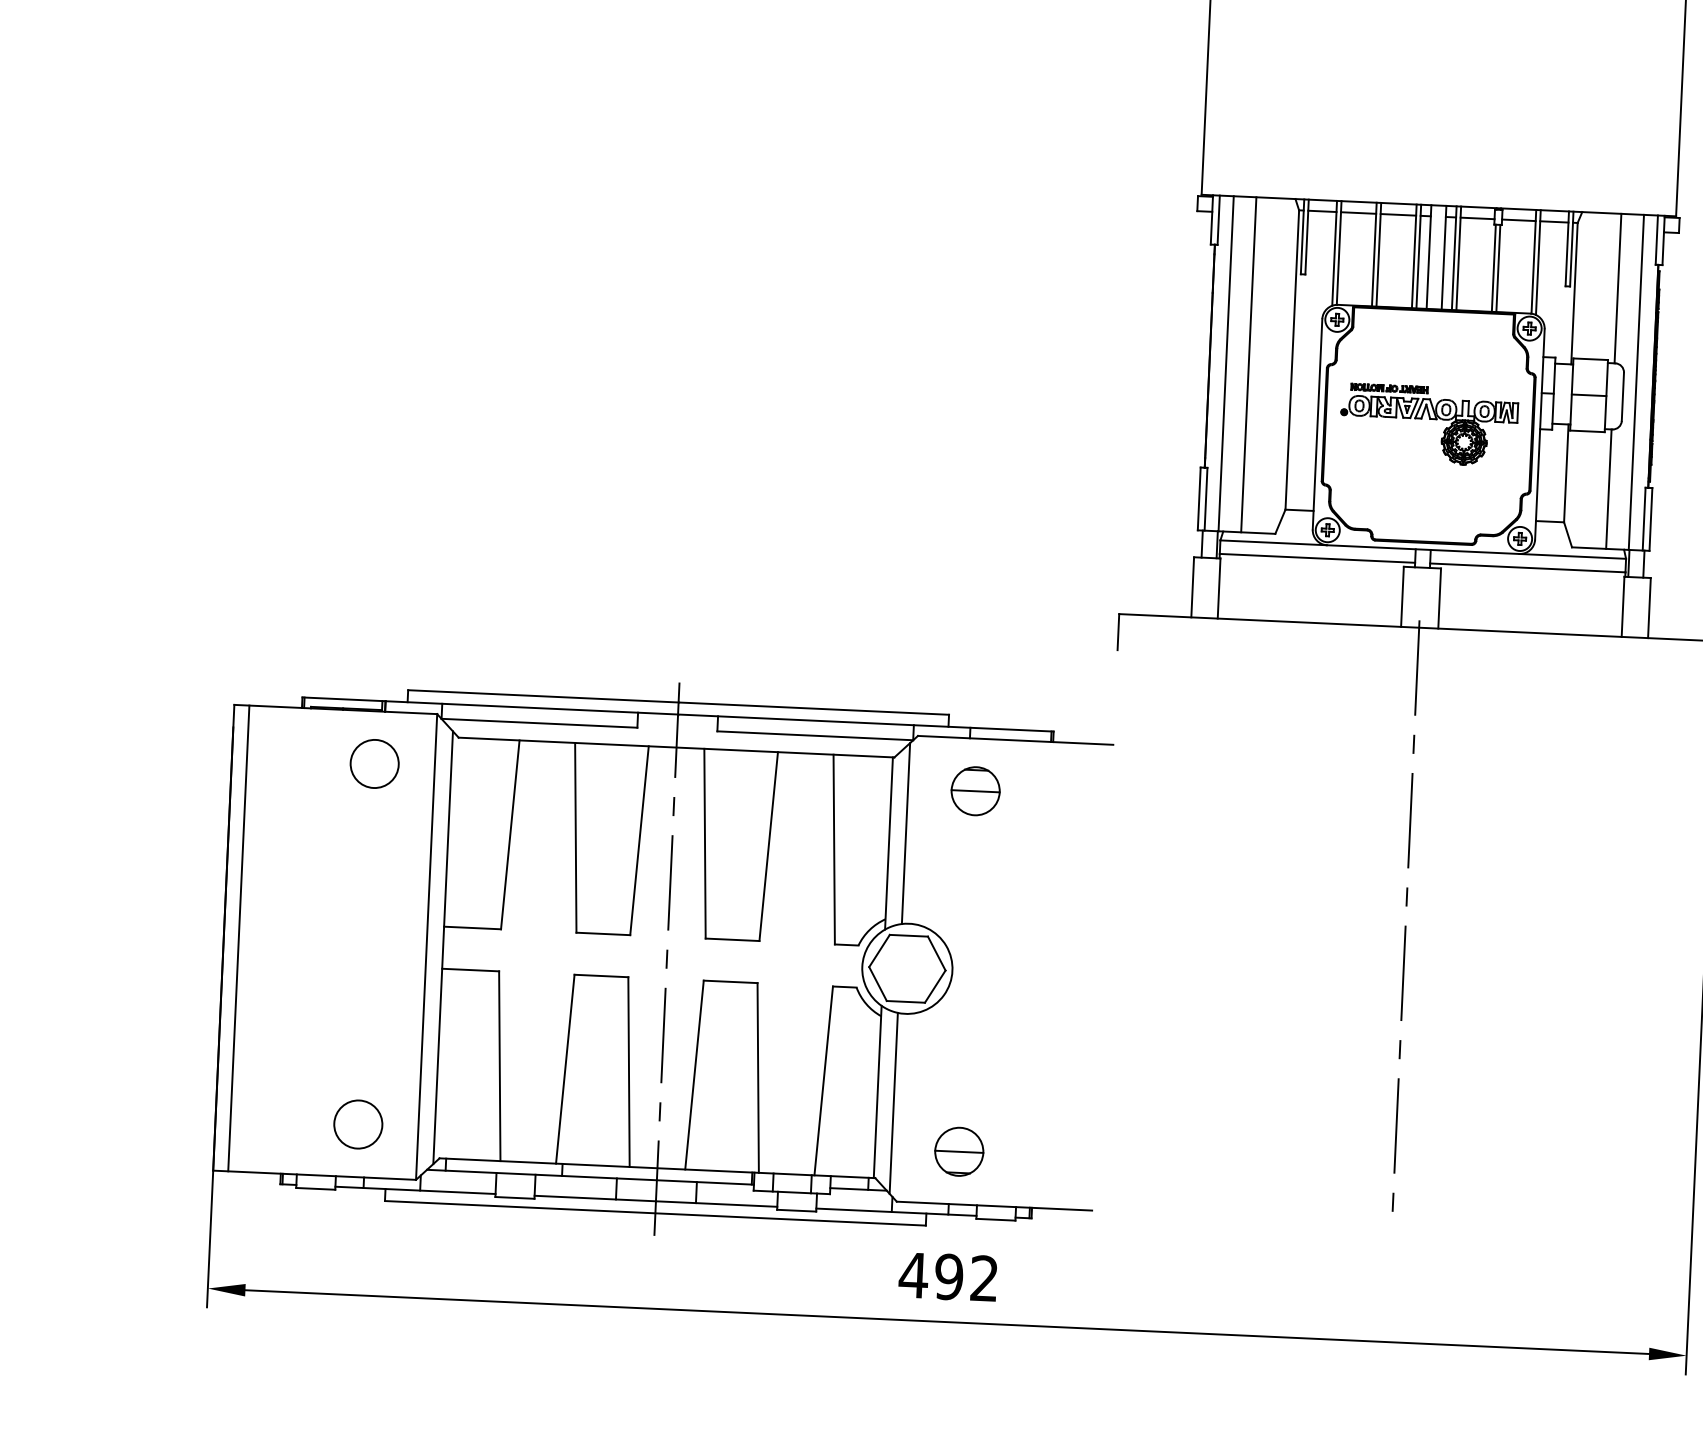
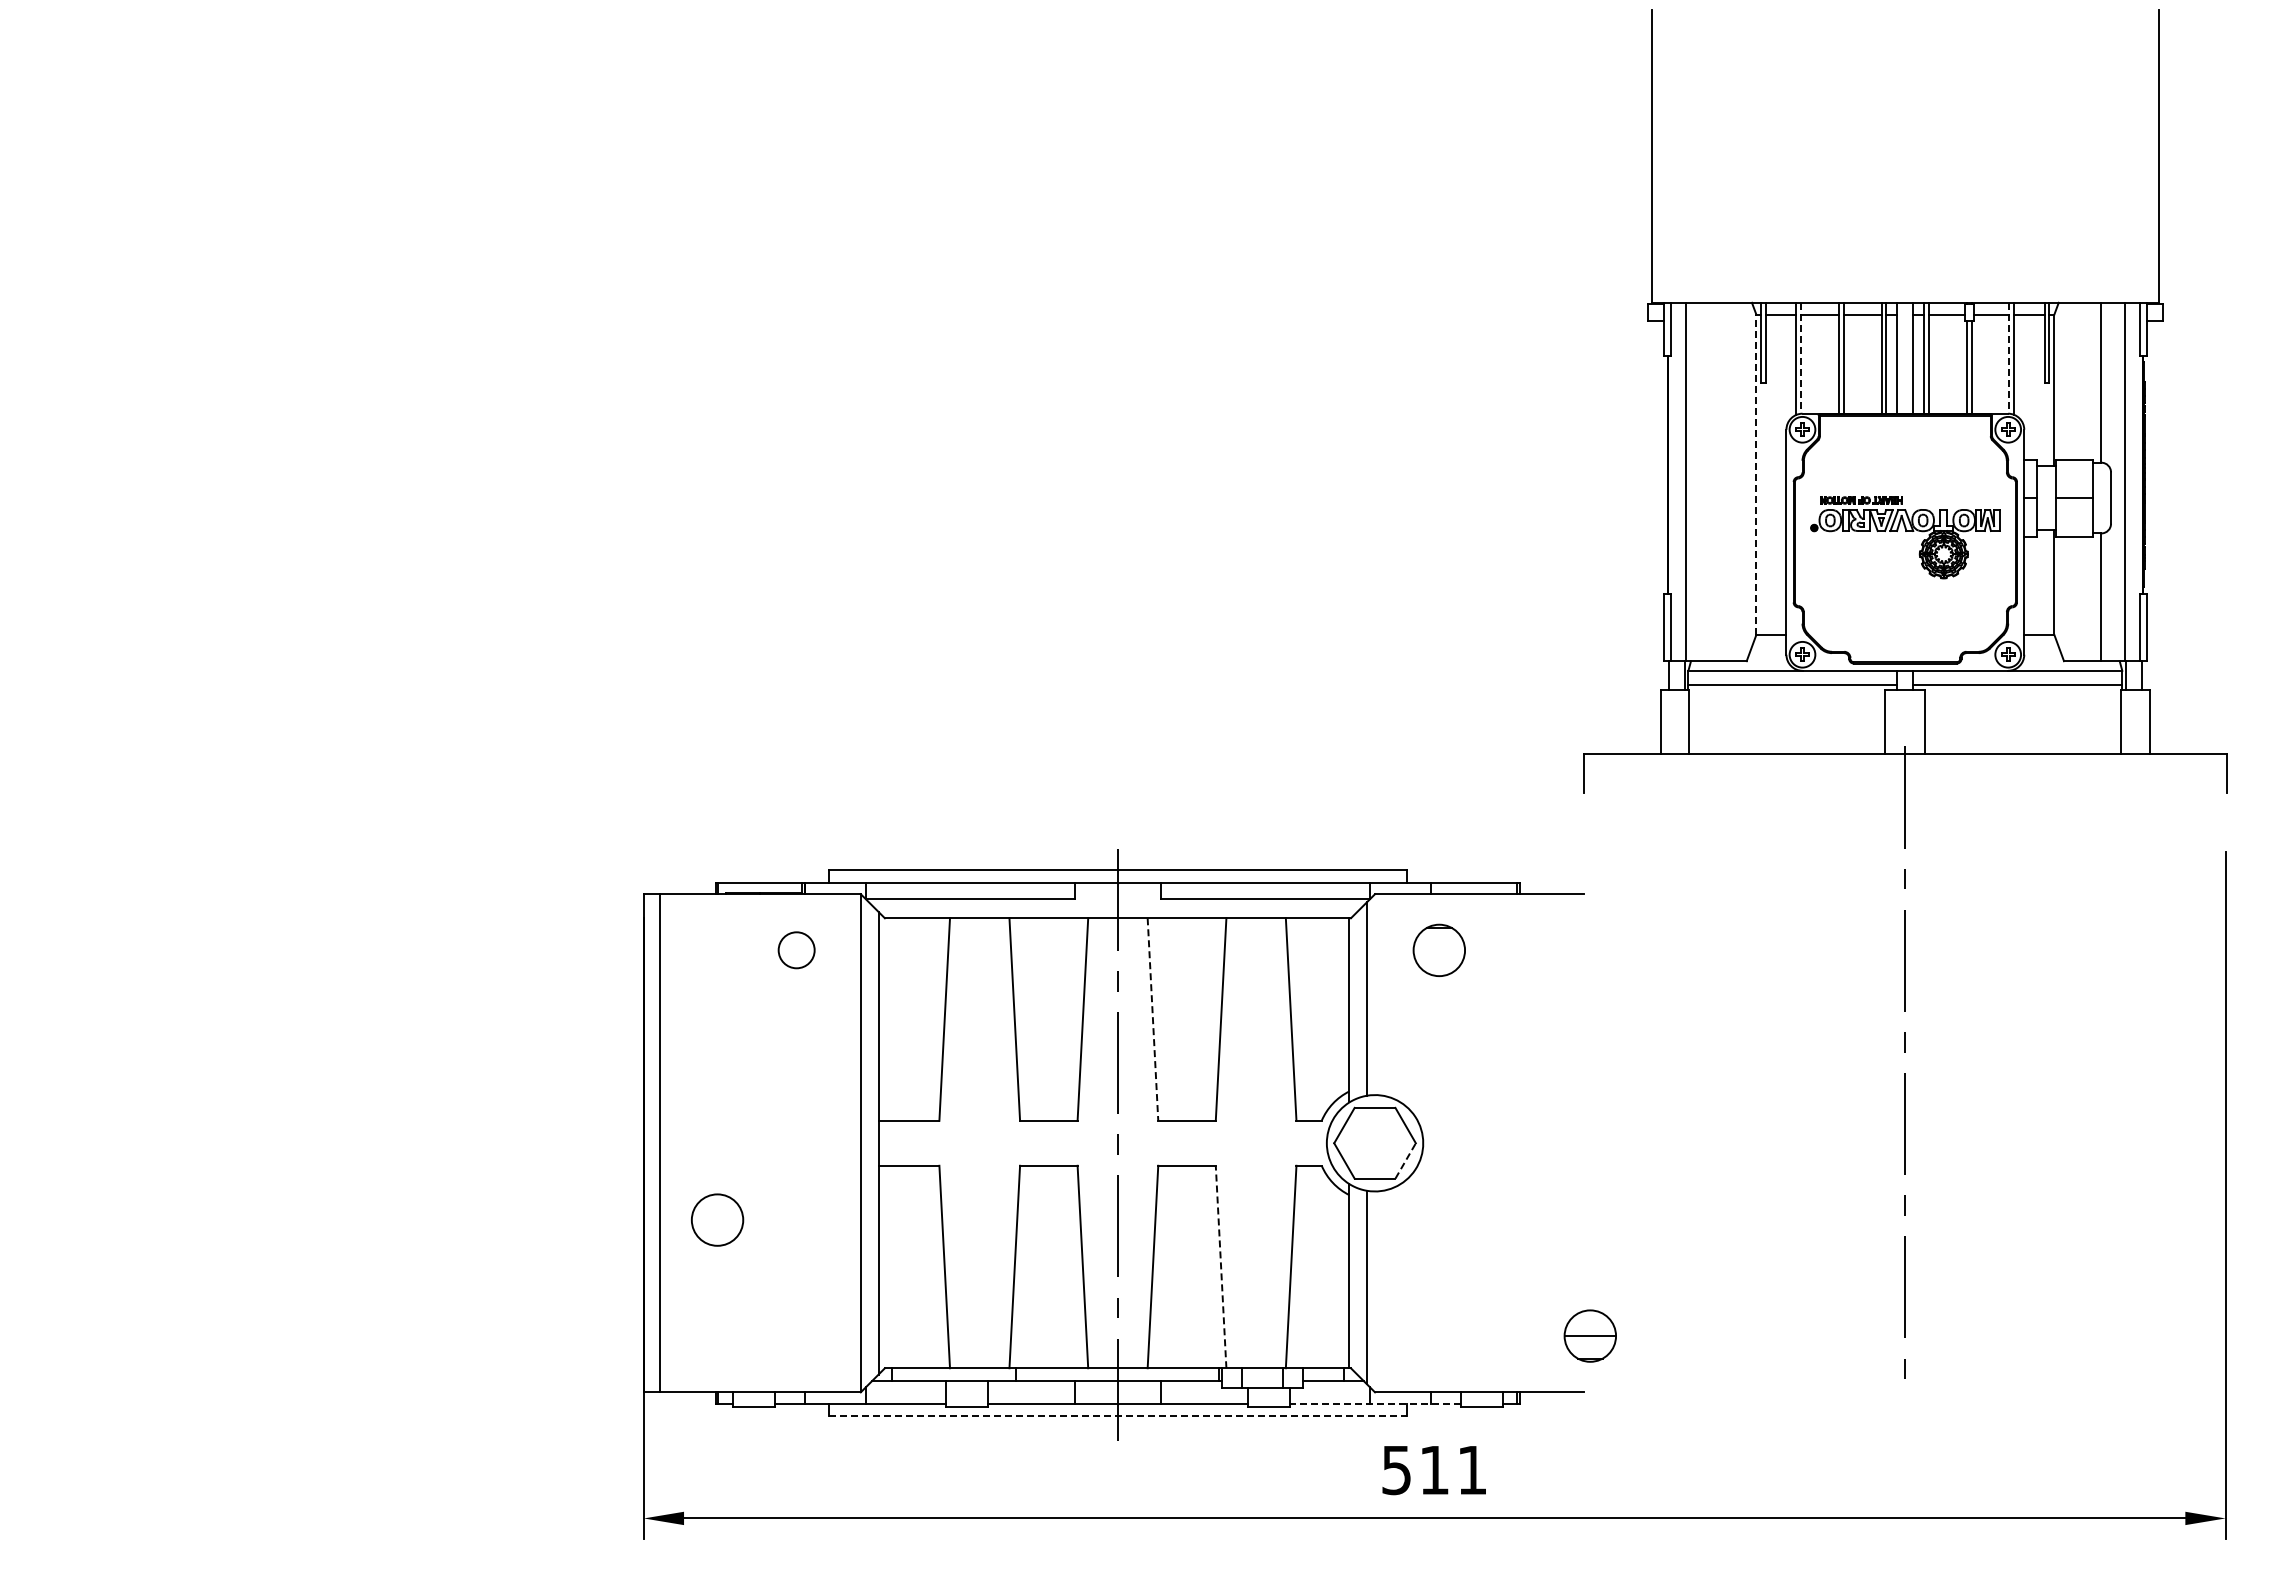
line: (1339, 253) -> (1801, 358), solid -> dashed
line: (1533, 262) -> (2009, 358), solid -> dashed
line: (1292, 359) -> (1756, 474), solid -> dashed
line: (1249, 364) -> (1710, 481), removed
circle: (374, 763) -> (796, 949), size x0.7
line: (975, 791) -> (1439, 950), removed
line: (704, 844) -> (1152, 1020), solid -> dashed
line: (935, 986) -> (1405, 1160), solid -> dashed
line: (758, 1077) -> (1221, 1266), solid -> dashed
circle: (358, 1123) -> (717, 1219), moved
part: (958, 1151) -> (1589, 1335), moved
line: (896, 1212) -> (1375, 1403), solid -> dashed
line: (655, 1213) -> (1118, 1416), solid -> dashed
text: (947, 1277) -> (1432, 1470), 492 -> 511

